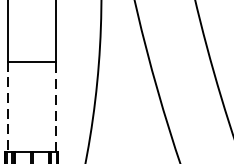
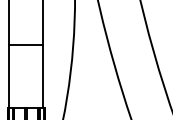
line: (7, 106) -> (9, 76), dashed -> solid
line: (56, 106) -> (43, 76), dashed -> solid

